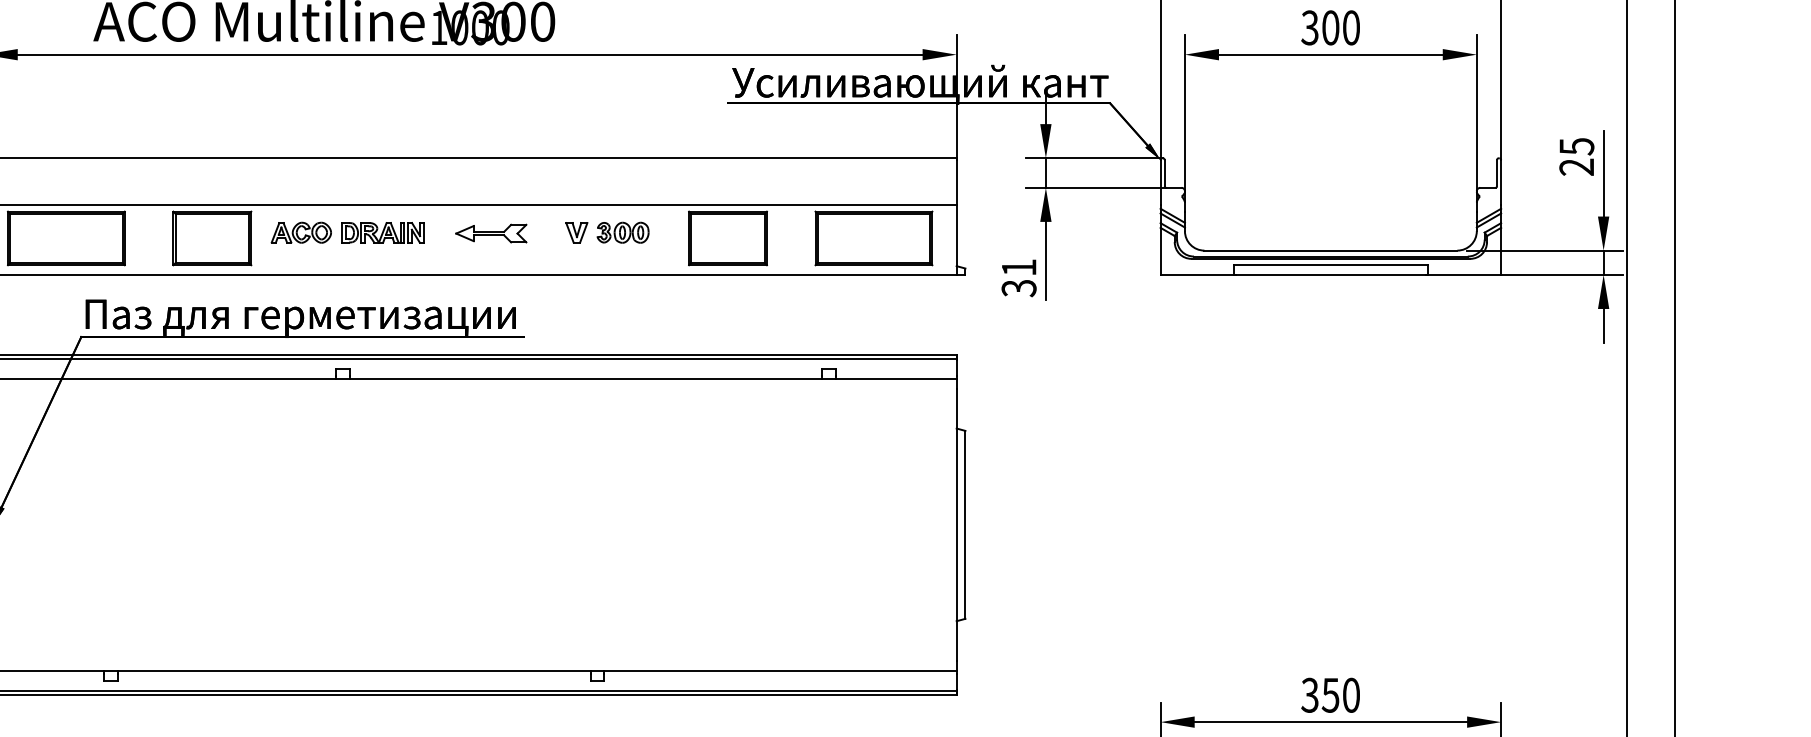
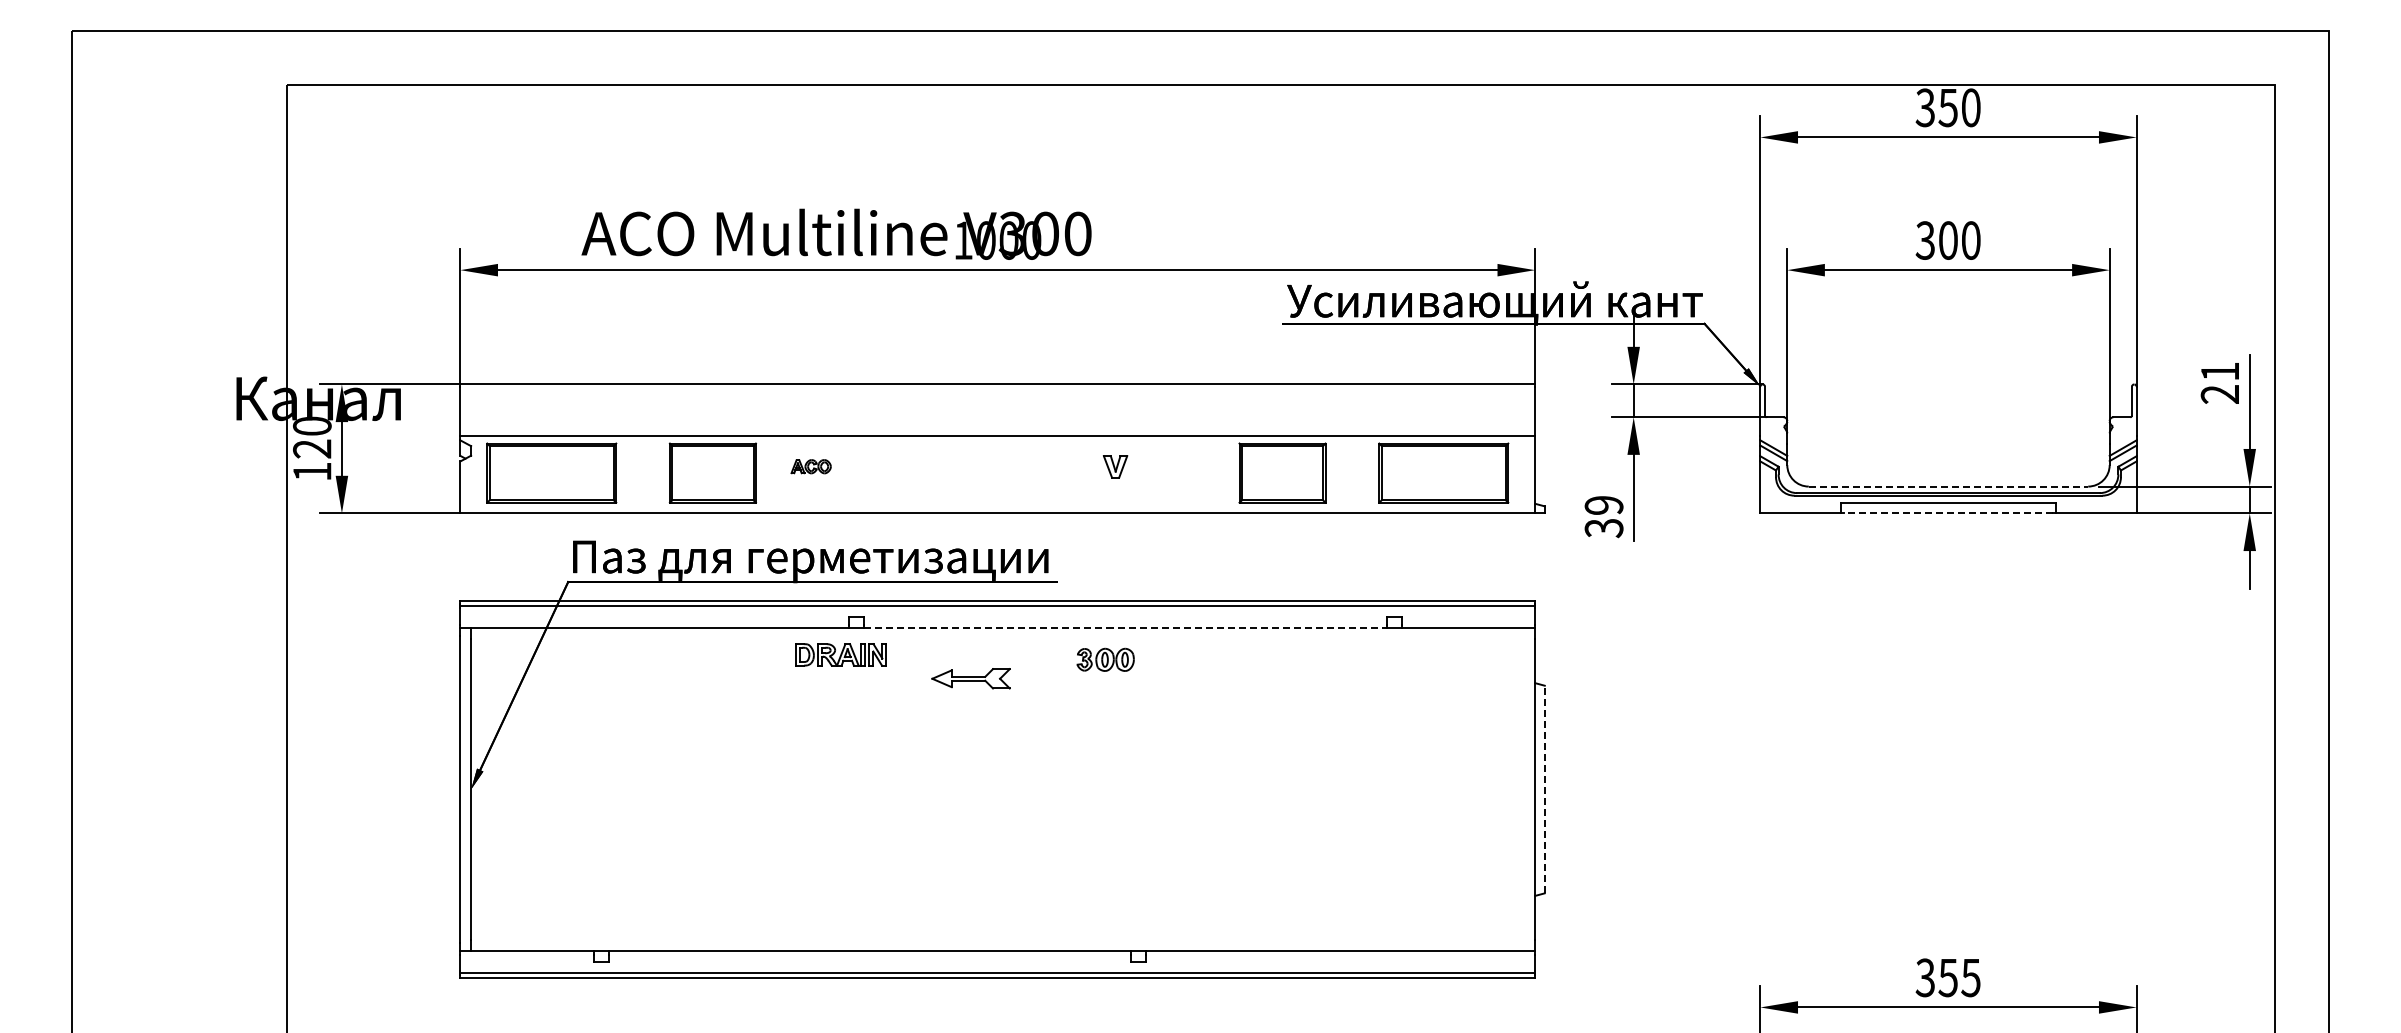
text: (1577, 146) -> (2220, 371), 25 -> 21
part: (300, 232) -> (810, 466), size x0.6
part: (382, 232) -> (840, 654), moved
part: (622, 232) -> (1105, 659), moved
part: (490, 233) -> (970, 678), moved
line: (1330, 250) -> (1948, 486), solid -> dashed
text: (1018, 267) -> (1603, 505), 31 -> 39
line: (1330, 274) -> (1948, 513), solid -> dashed
line: (586, 379) -> (1126, 628), solid -> dashed
line: (965, 524) -> (1544, 789), solid -> dashed
text: (1350, 695) -> (1970, 977), 350 -> 355

